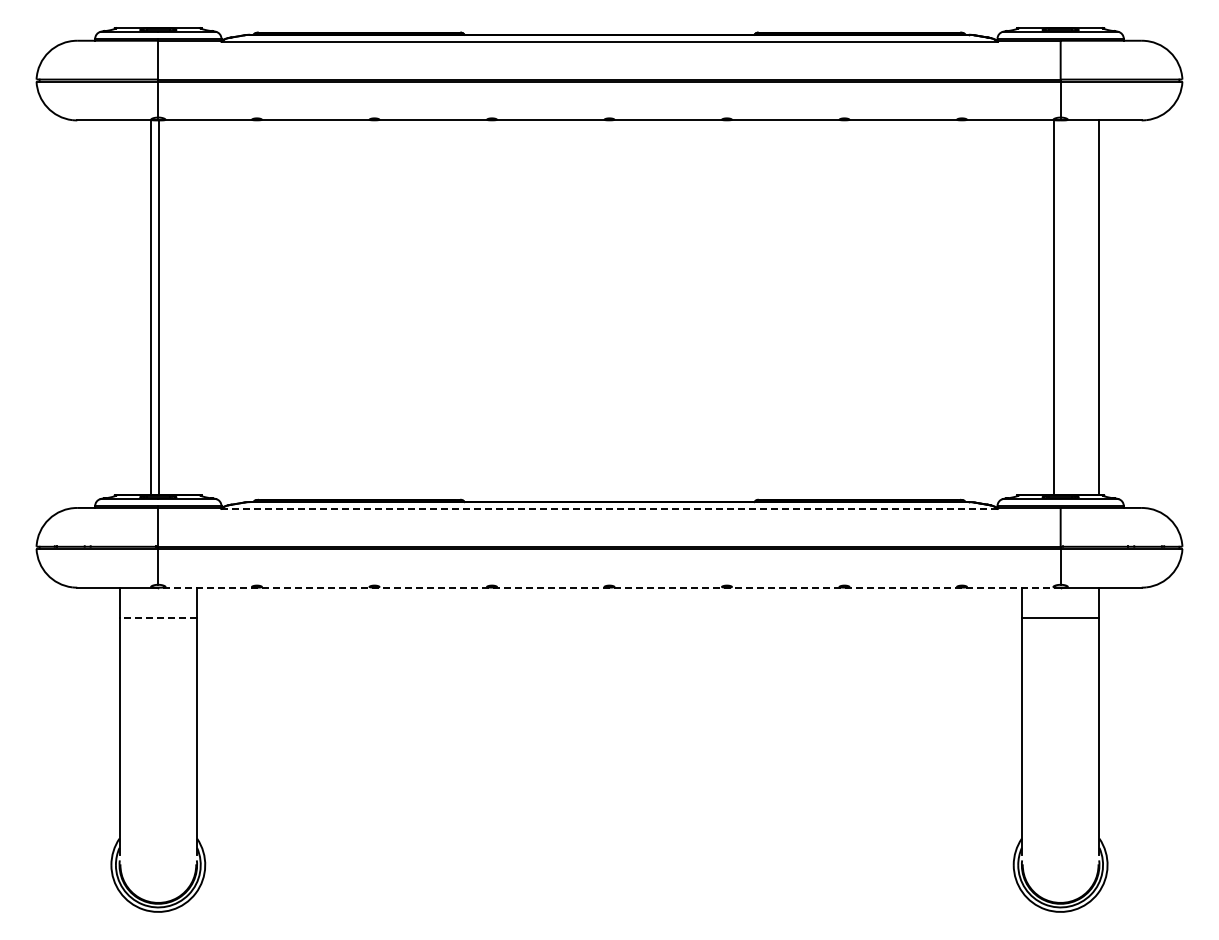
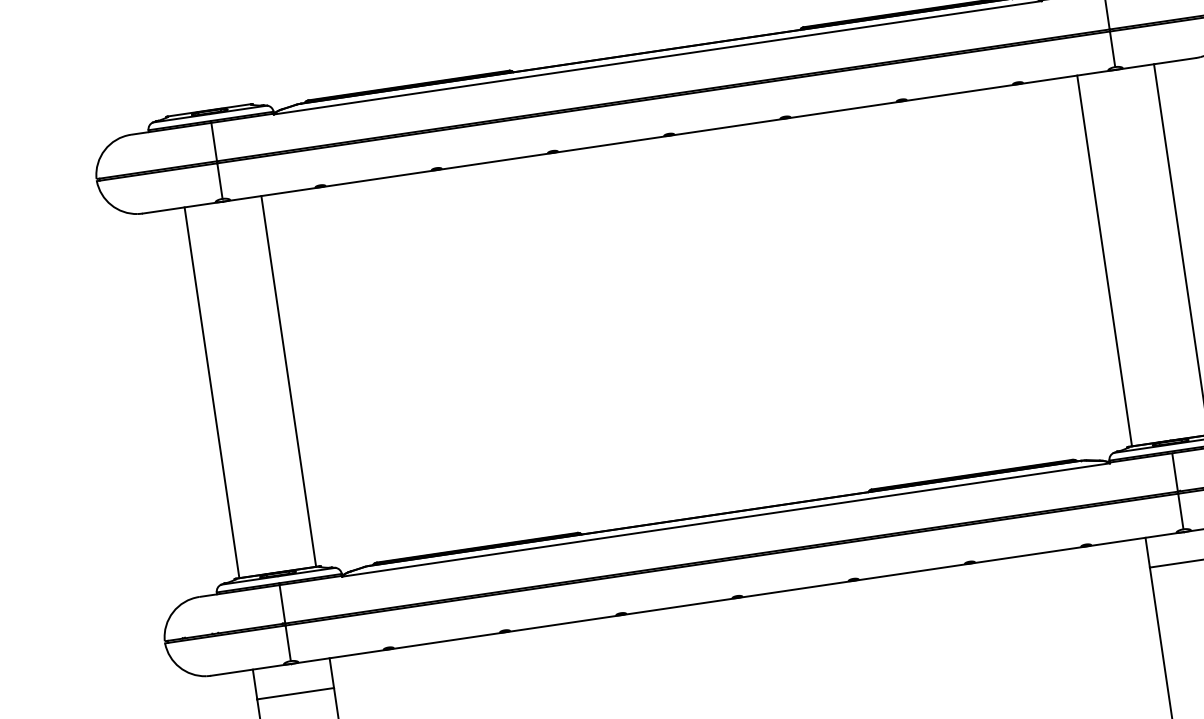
line: (150, 307) -> (211, 392), moved
line: (159, 307) -> (289, 381), moved
line: (1053, 307) -> (1104, 260), moved
line: (609, 508) -> (726, 519), dashed -> solid
line: (609, 587) -> (737, 597), dashed -> solid
line: (158, 617) -> (295, 693), dashed -> solid

